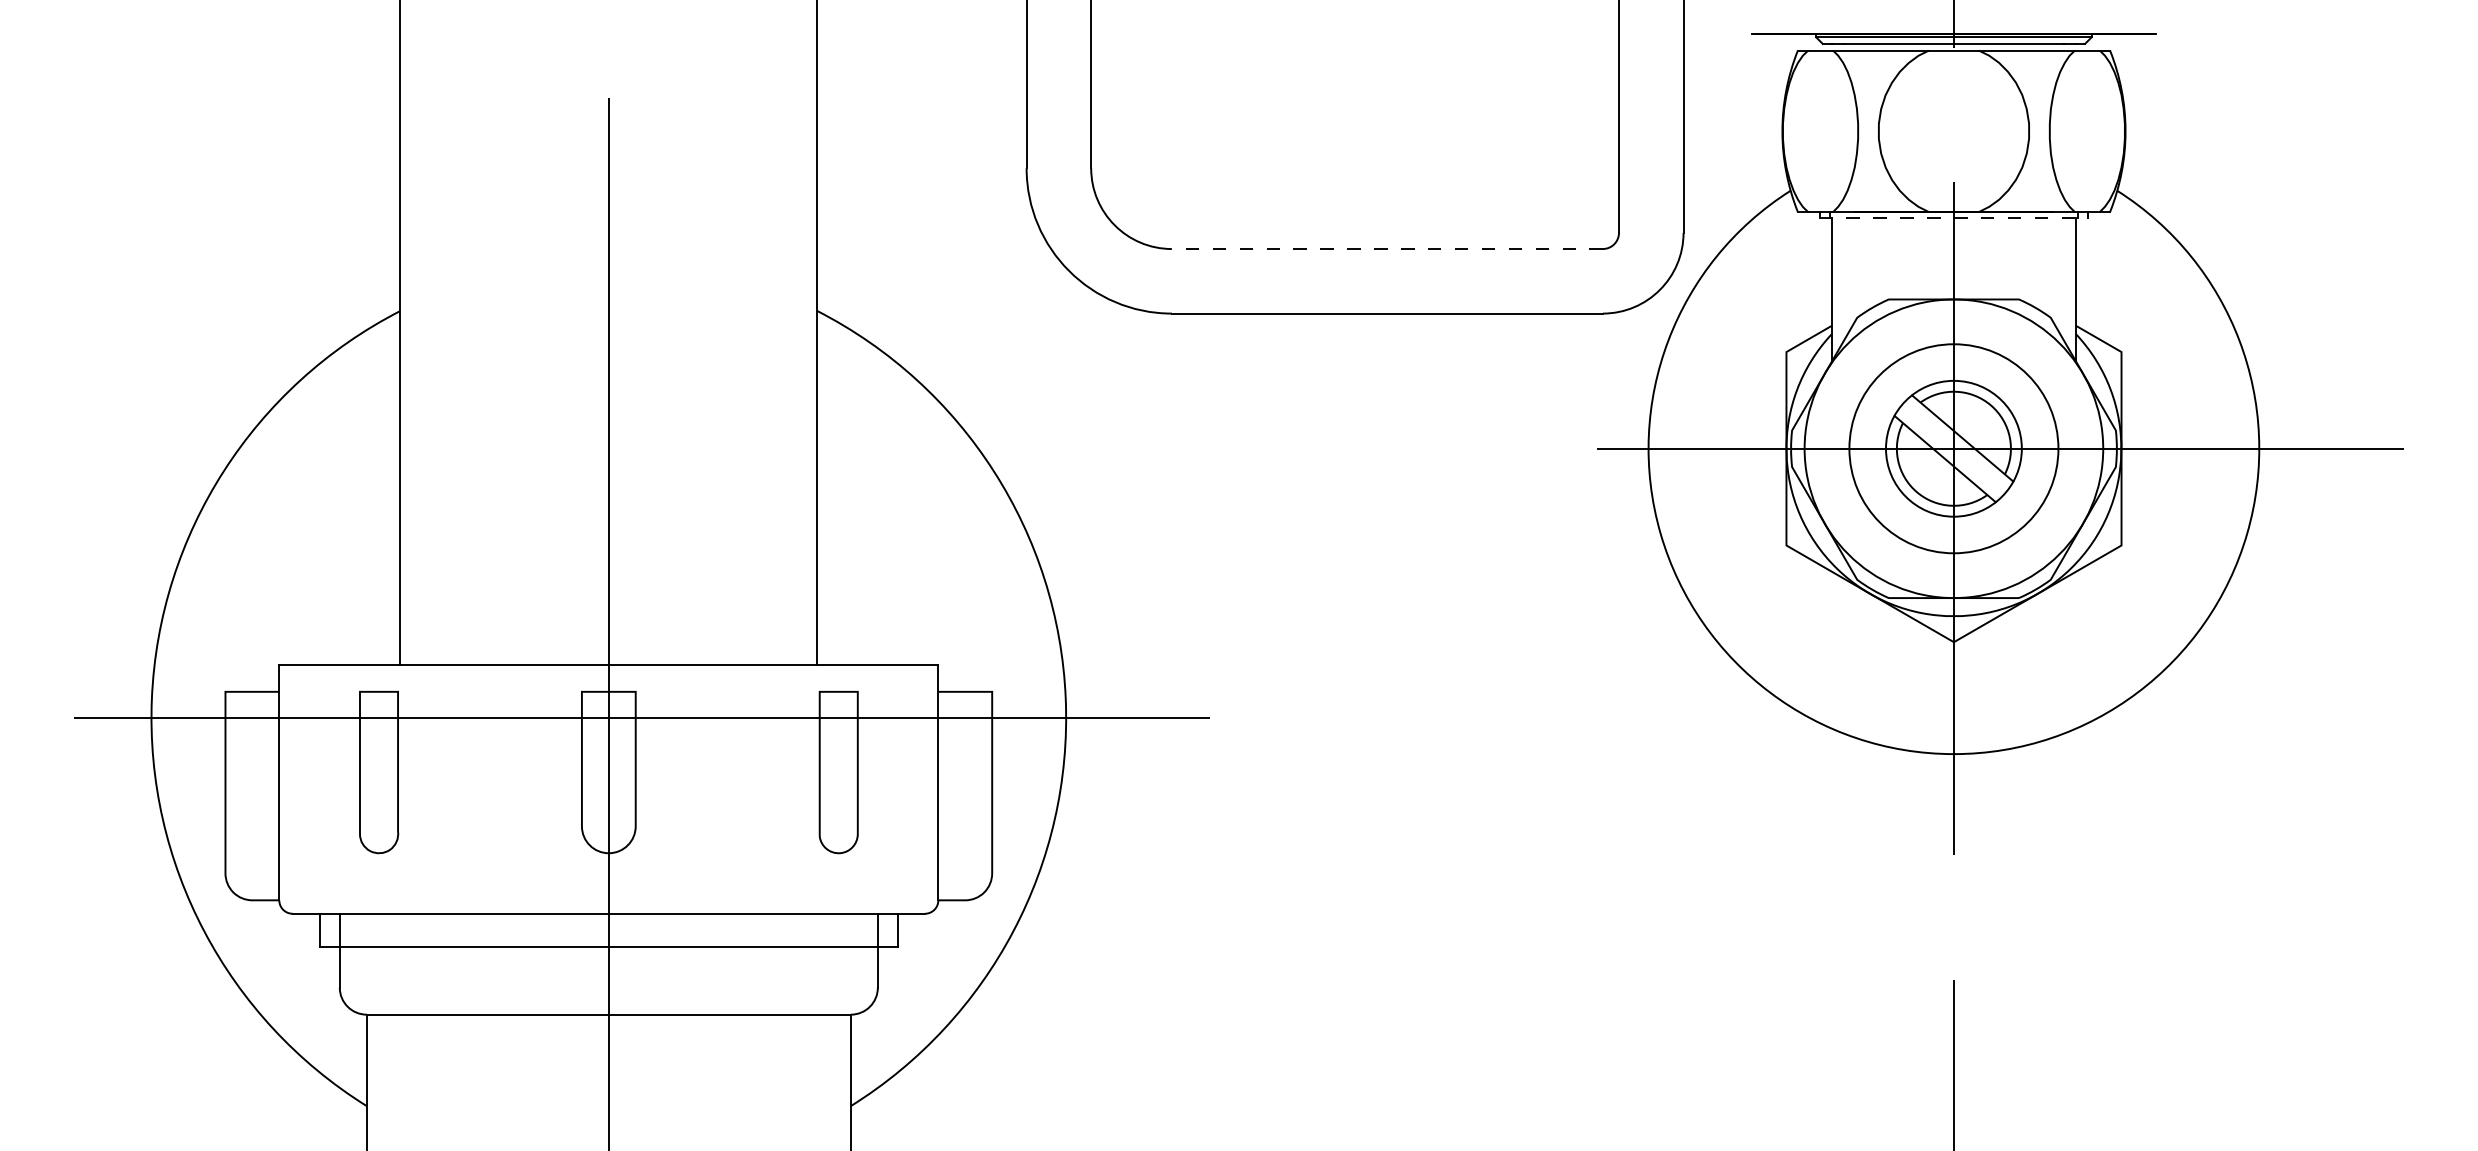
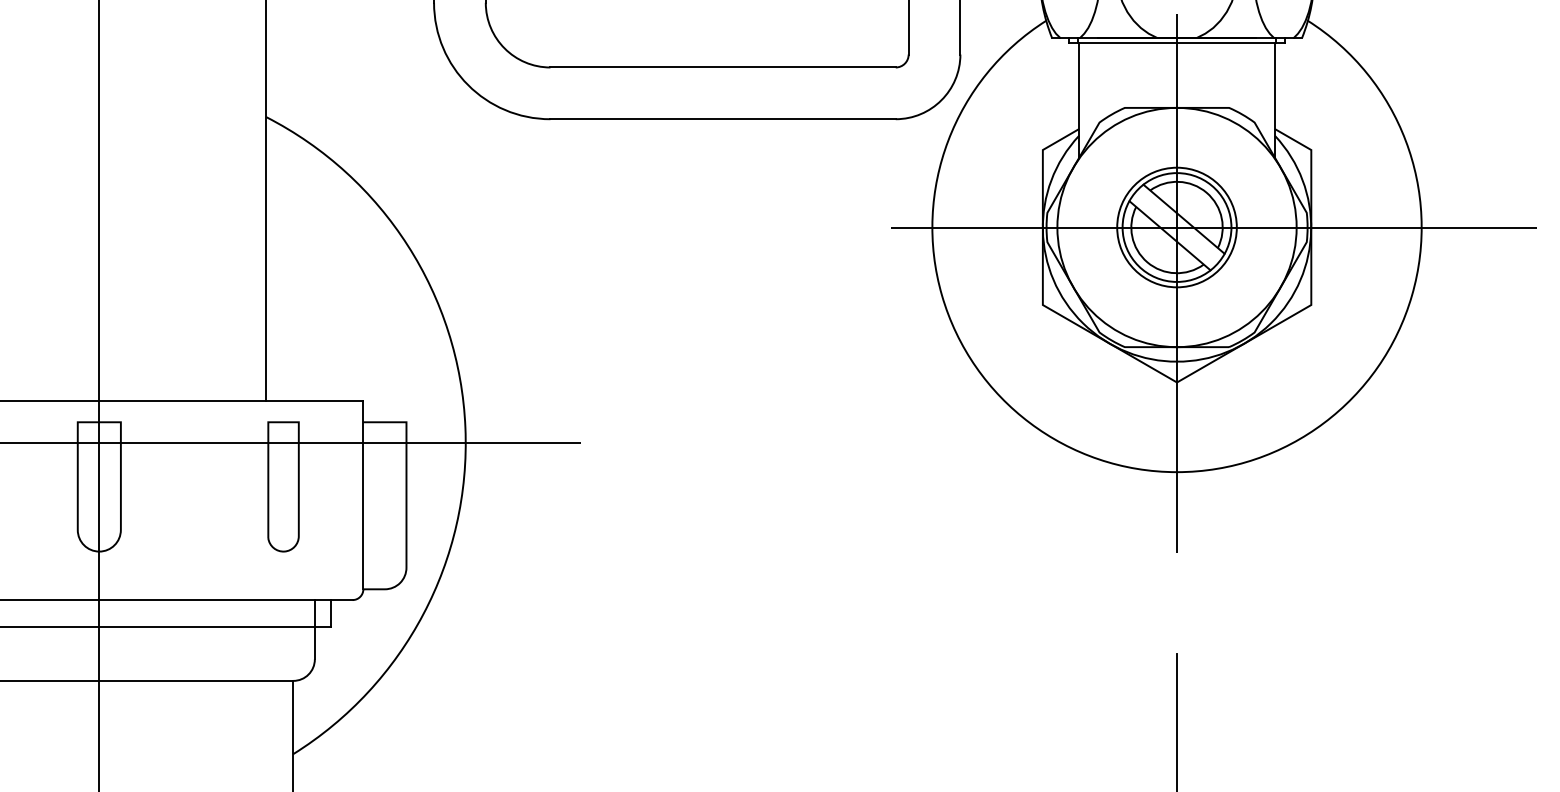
line: (1954, 217) -> (1177, 42), dashed -> solid
line: (1386, 249) -> (722, 67), dashed -> solid
circle: (1953, 448) -> (1176, 227), size x0.71

